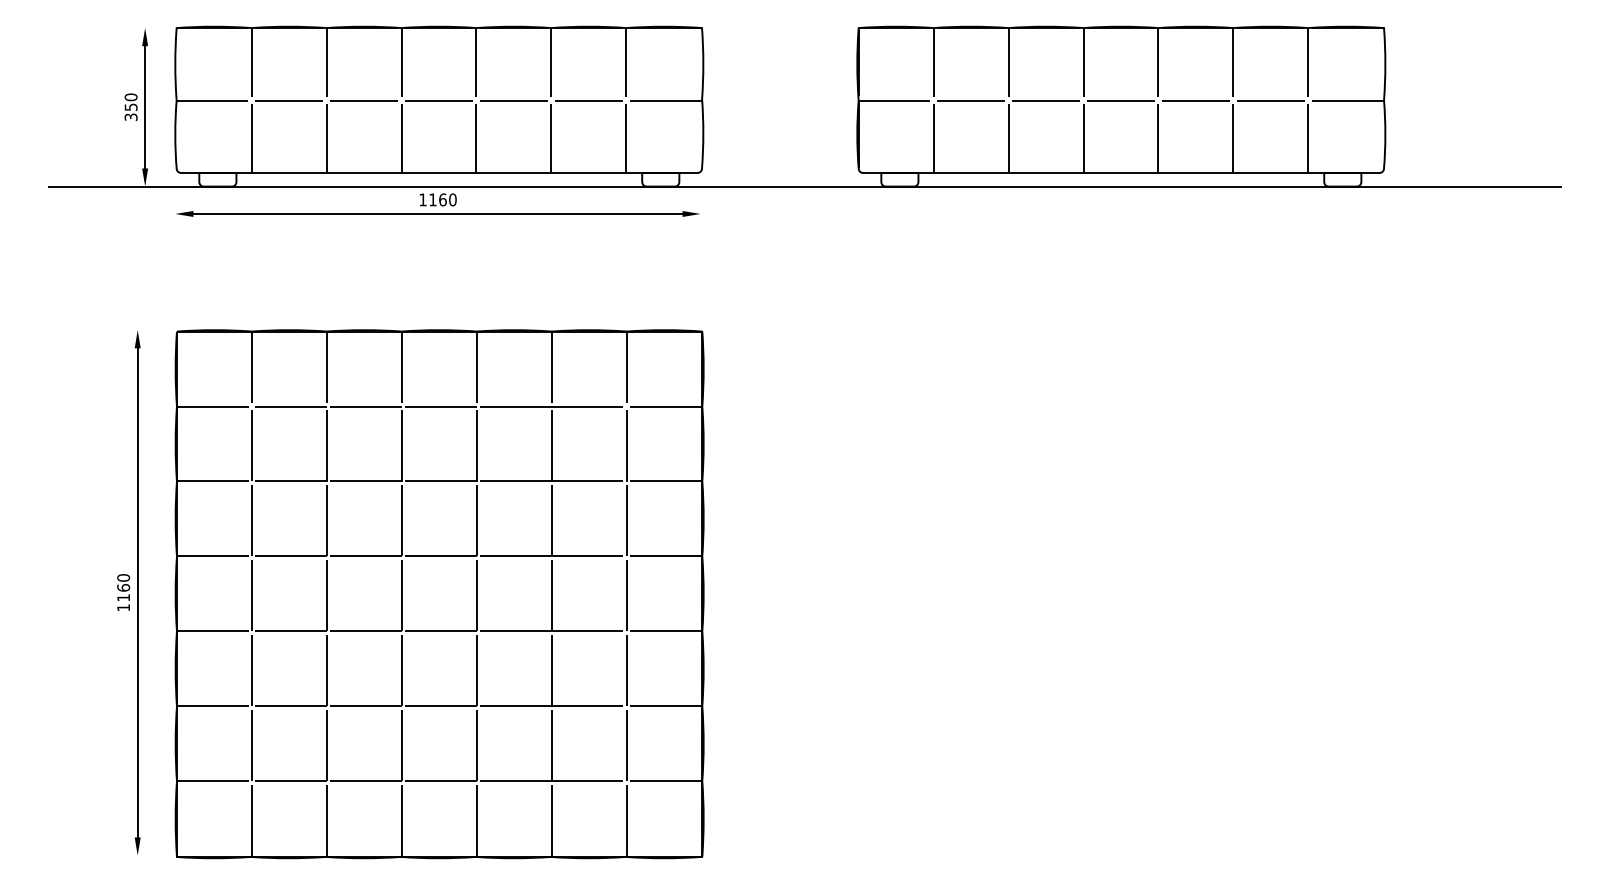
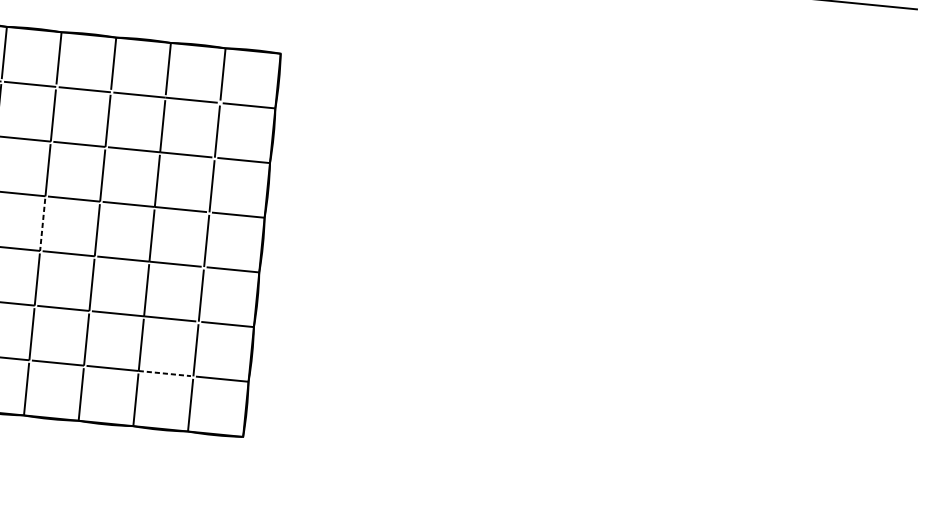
line: (401, 595) -> (42, 224), solid -> dashed
line: (587, 781) -> (164, 373), solid -> dashed

